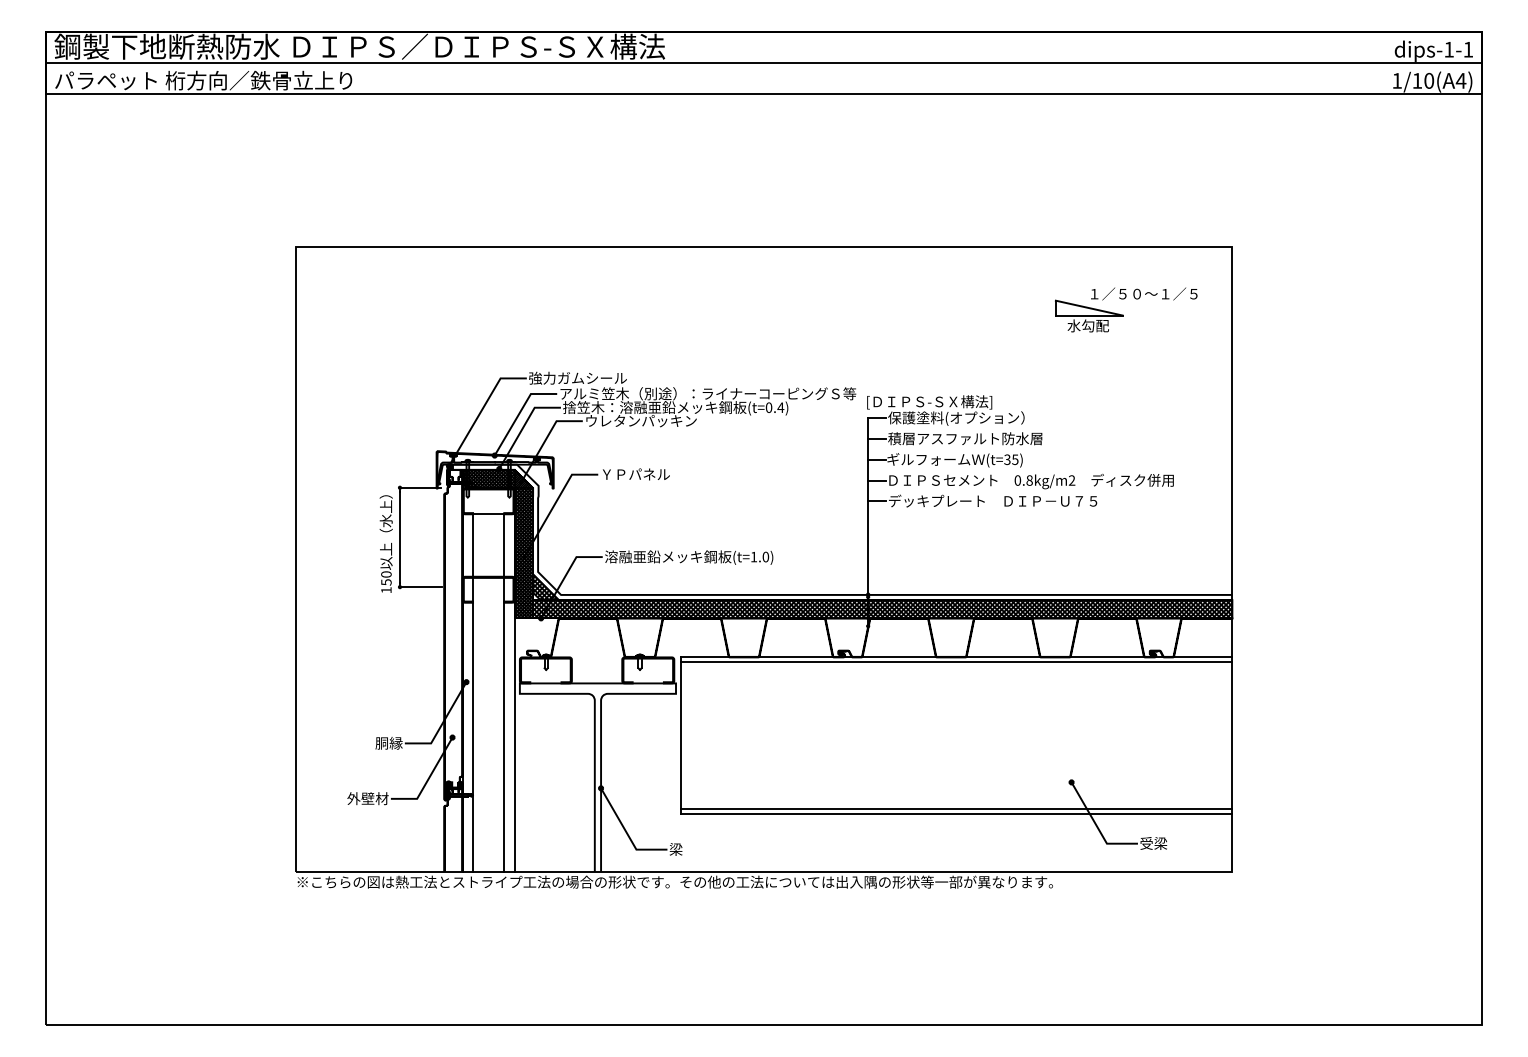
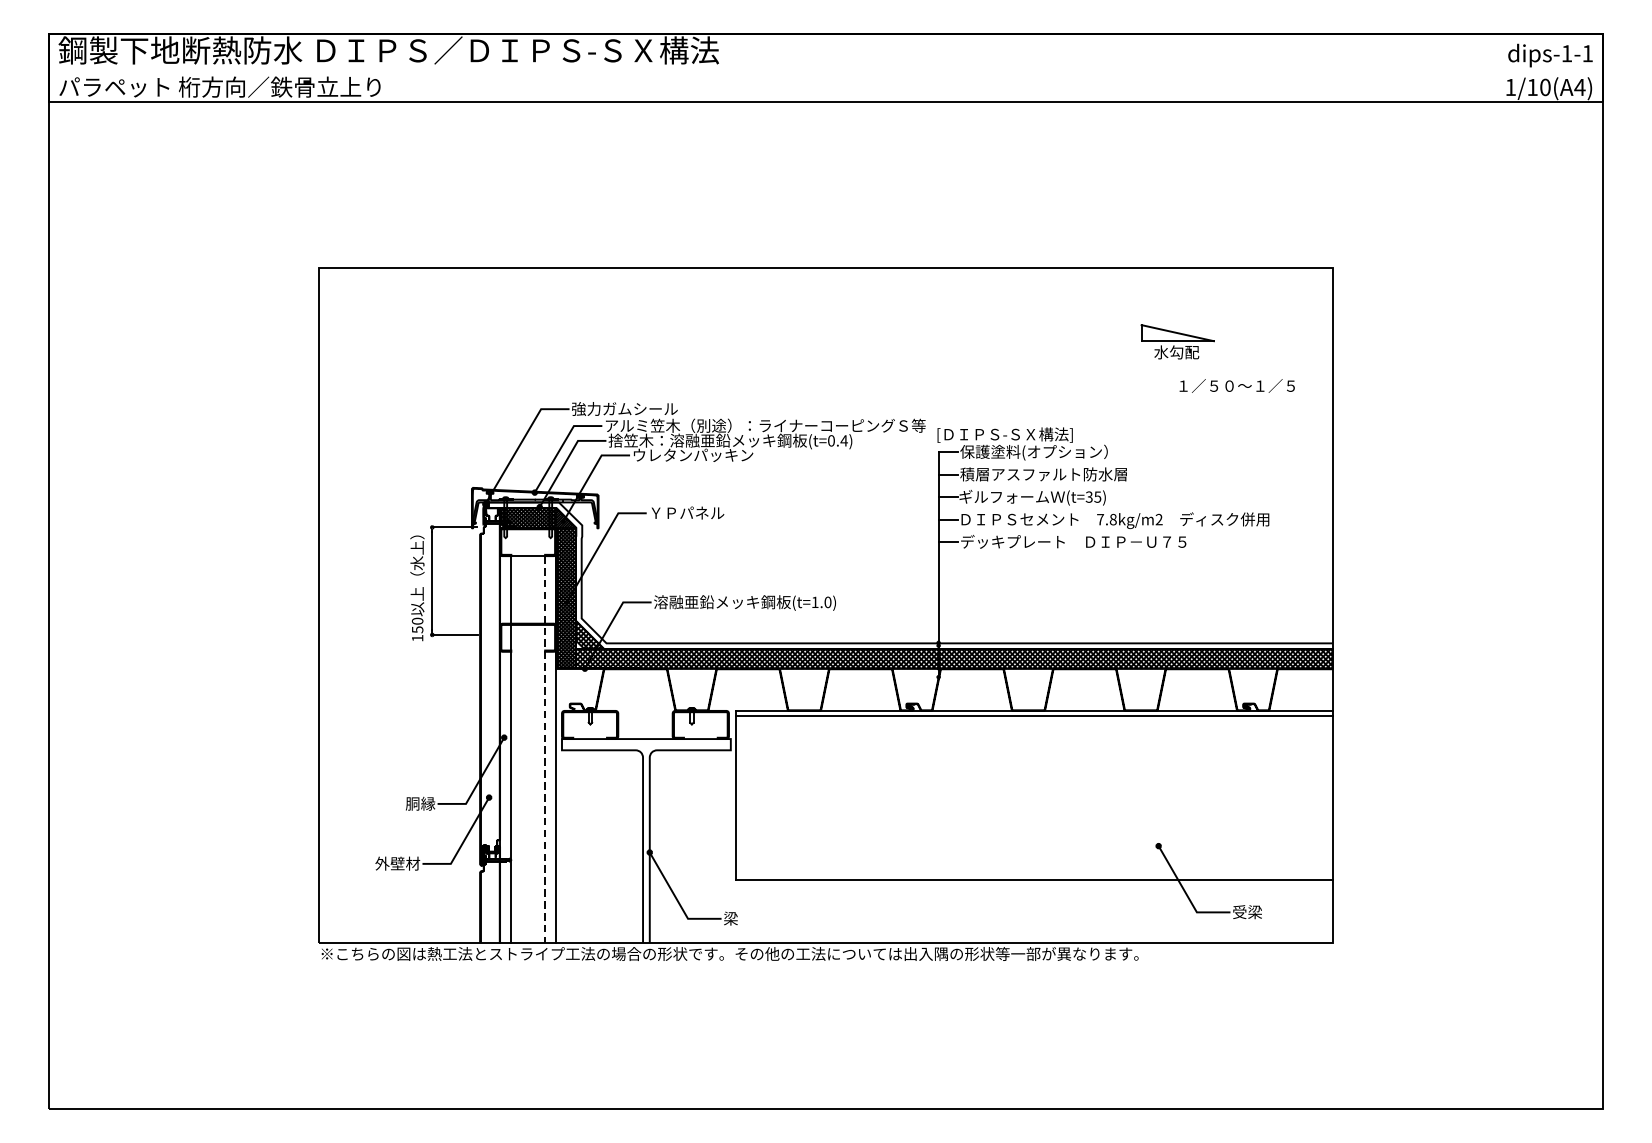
line: (763, 62) -> (825, 67), removed
text: (1144, 293) -> (1237, 385), moved
text: (1017, 480) -> (1100, 519), 0.8kg/m2 -> 7.8kg/m2
line: (504, 693) -> (545, 749), solid -> dashed
line: (956, 808) -> (1034, 874), removed

